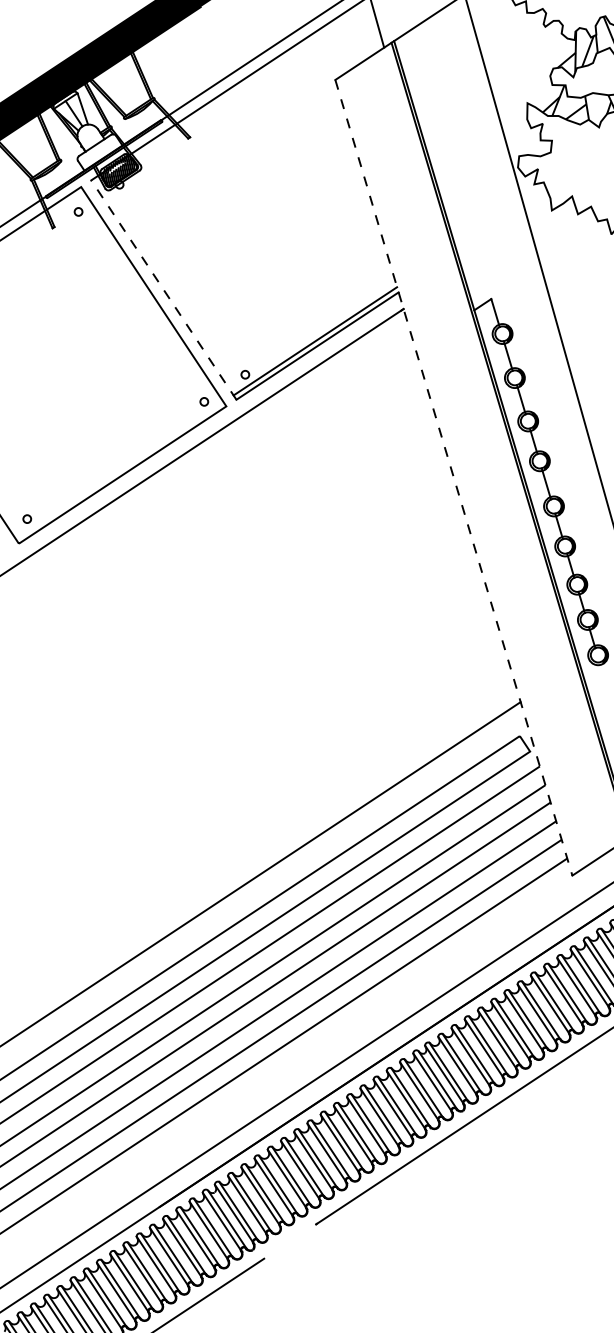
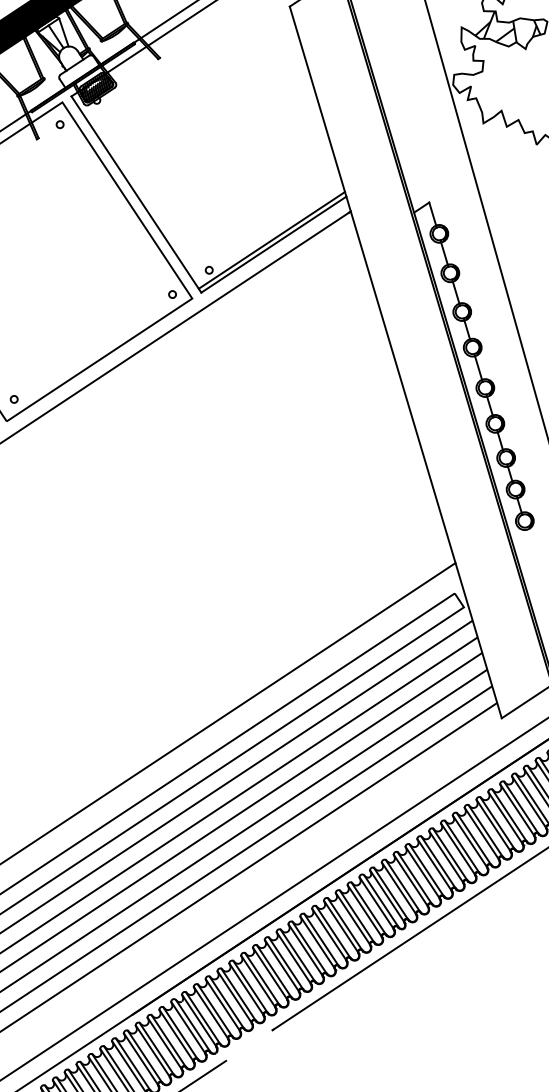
line: (163, 290) -> (136, 194), dashed -> solid
line: (454, 478) -> (396, 363), dashed -> solid

